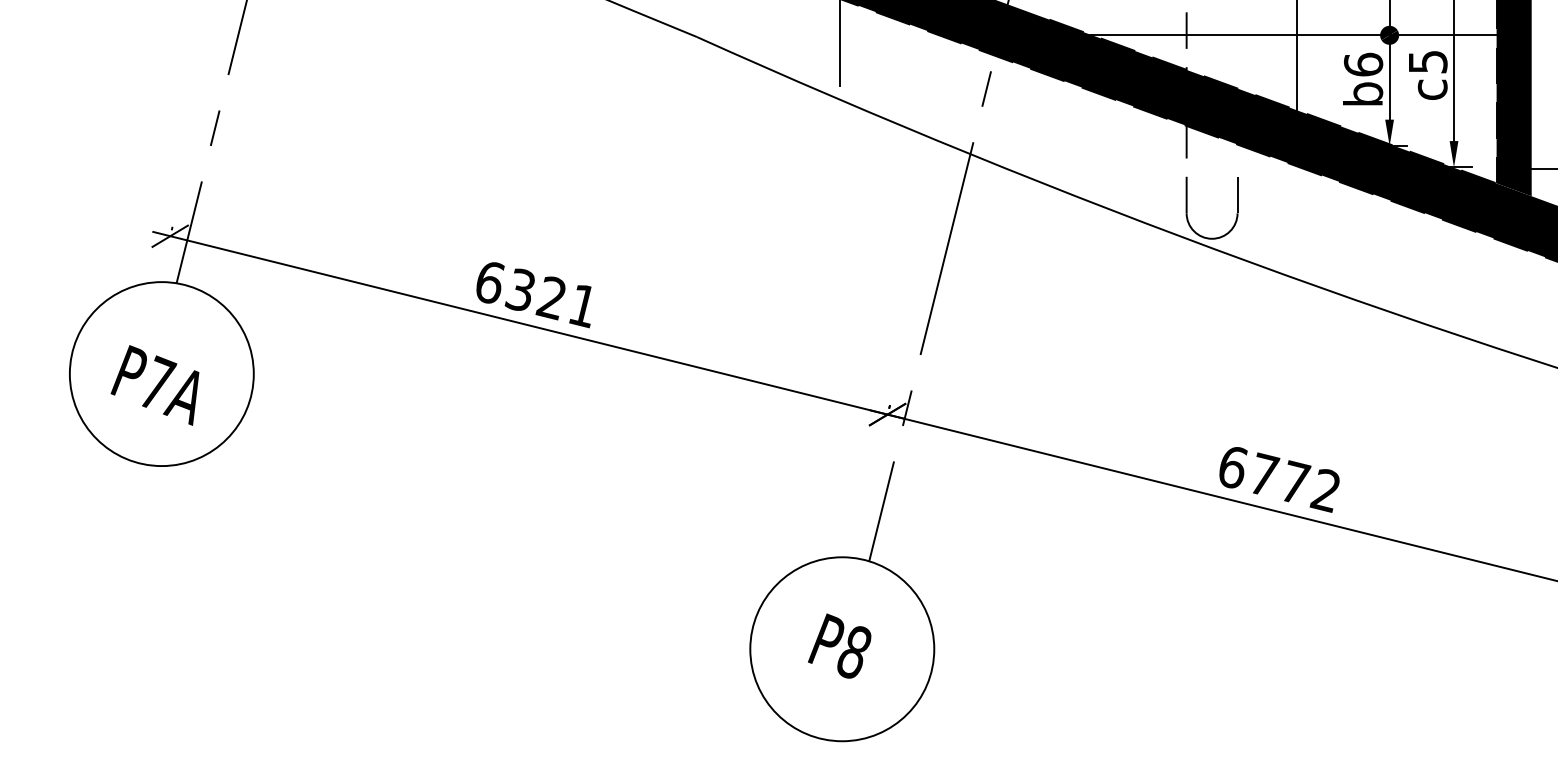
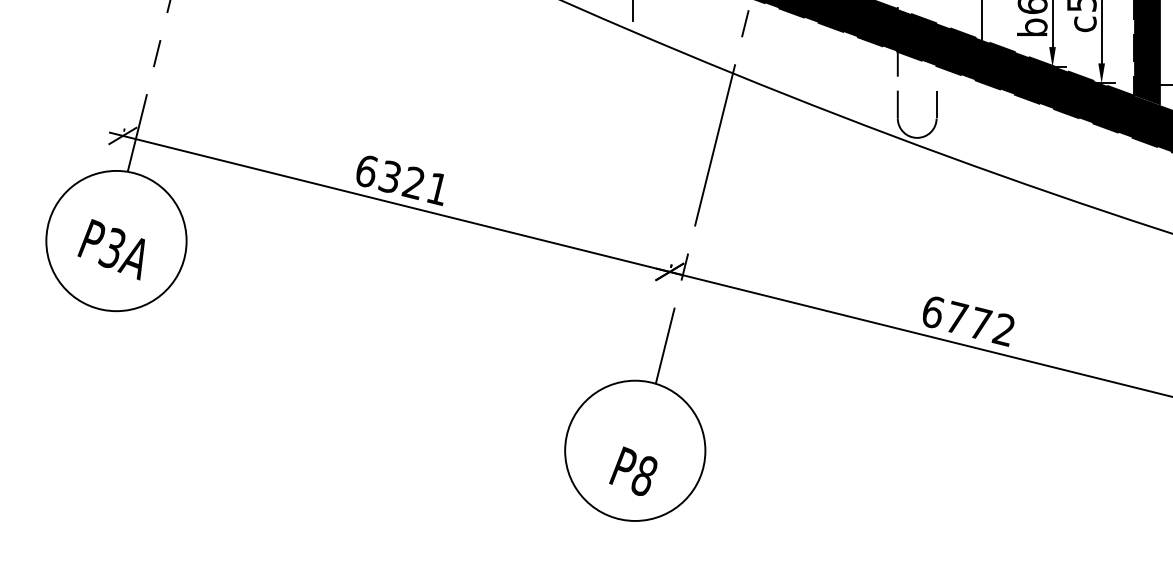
text: (157, 382) -> (113, 247), P7A -> P3A
text: (839, 645) -> (633, 470), moved

